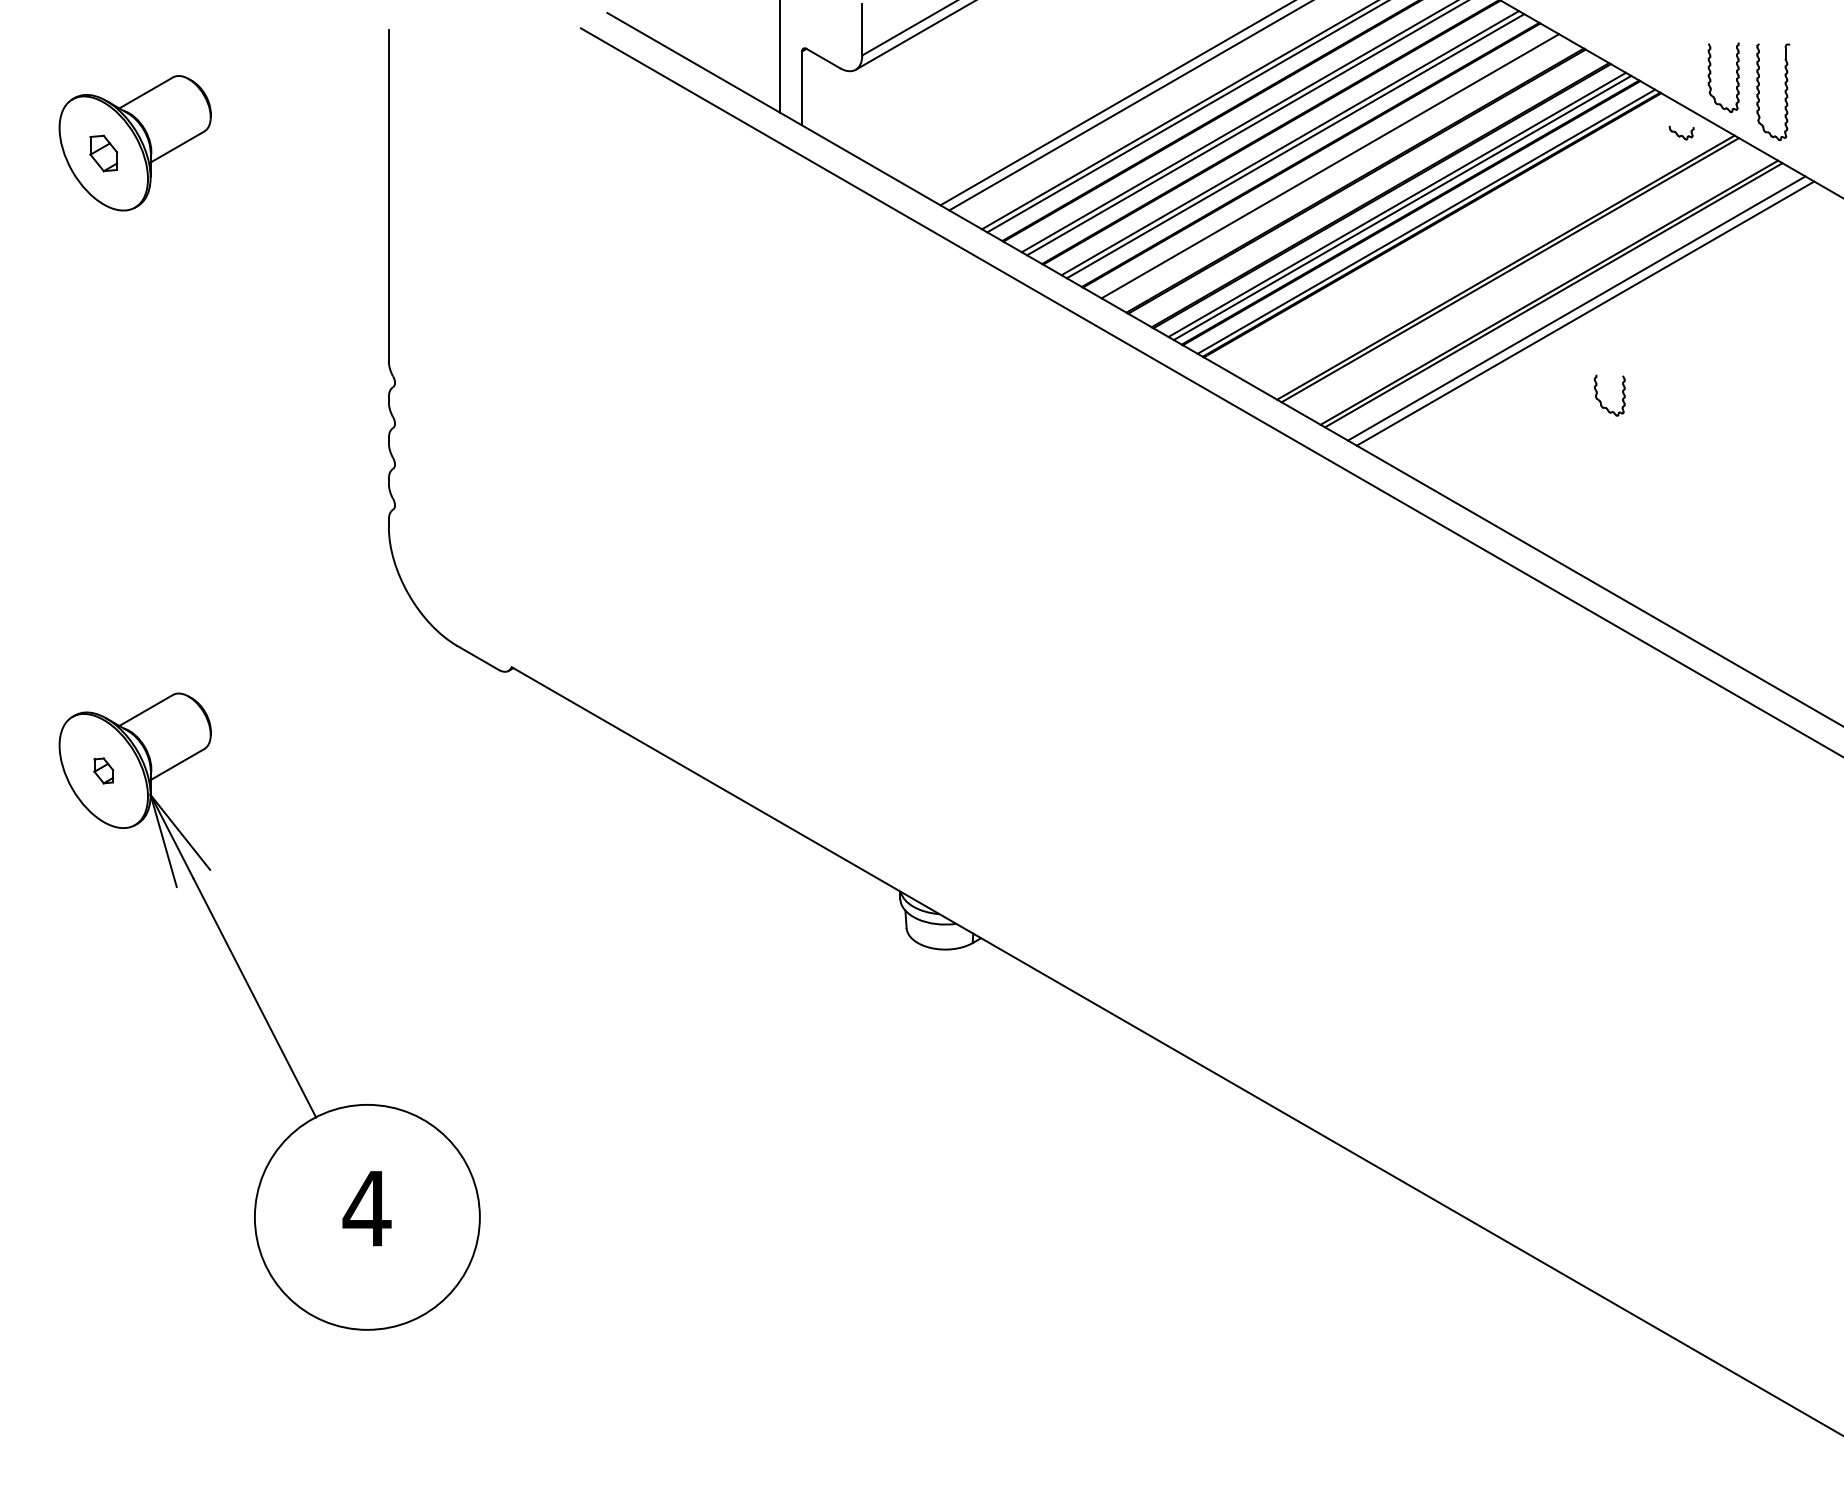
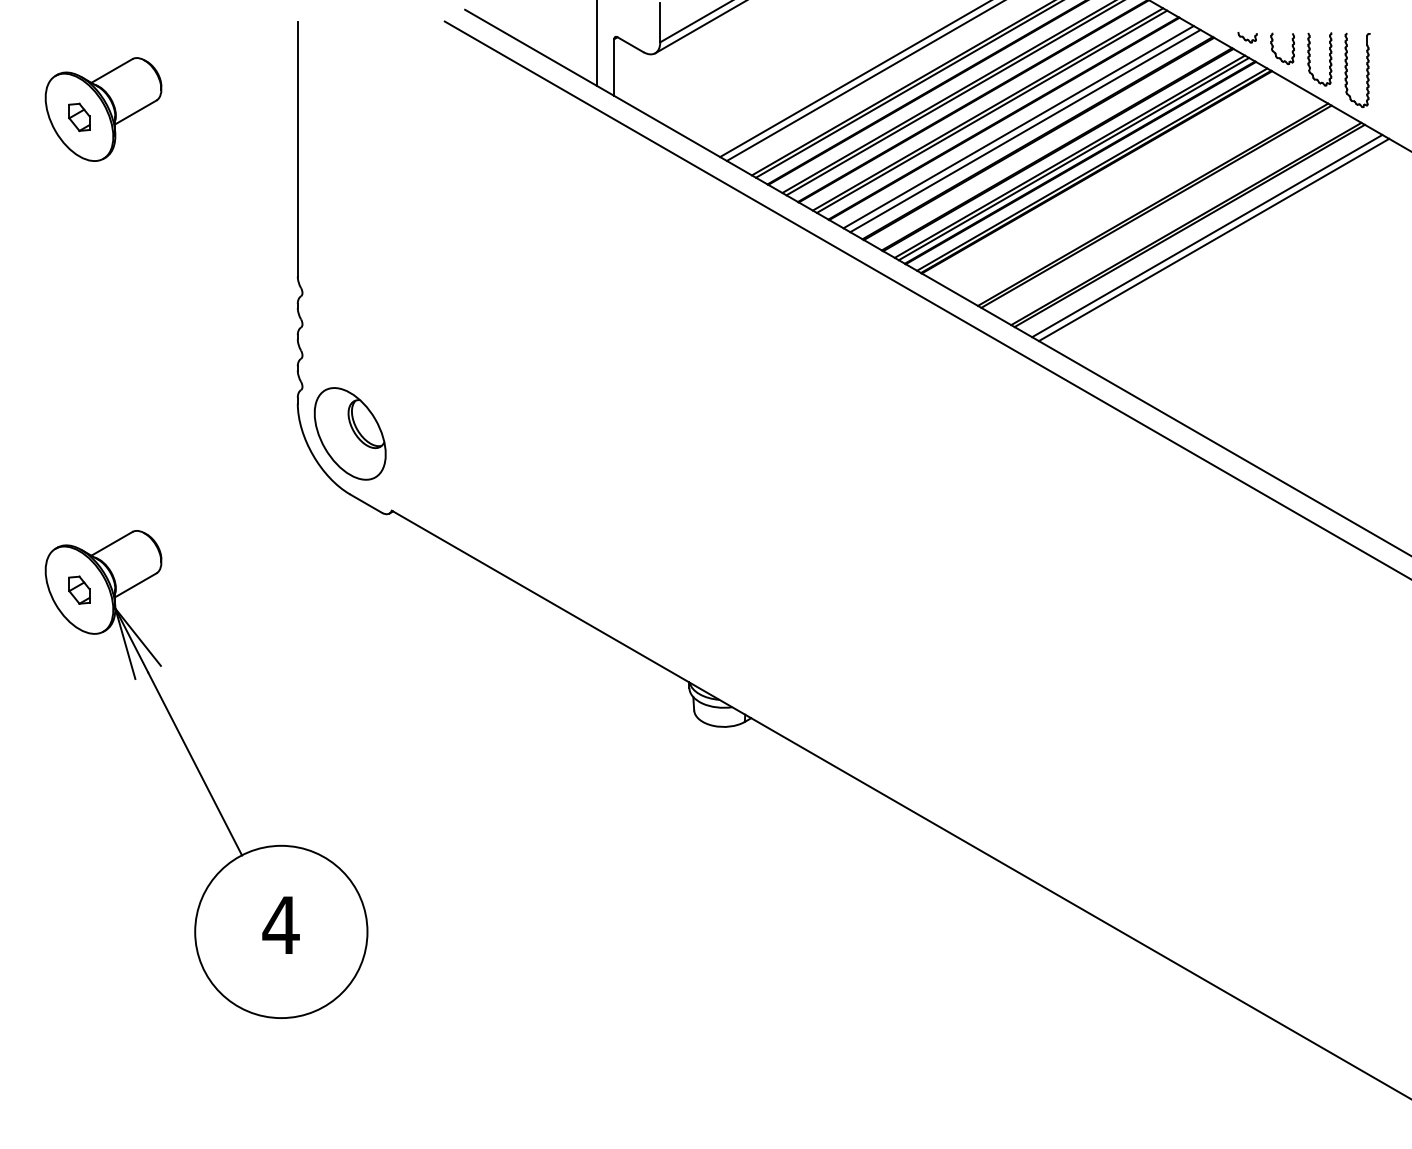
part: (1681, 132) -> (1247, 37), moved
line: (1339, 170) -> (1025, 130), added
part: (1601, 401) -> (1276, 53), moved
part: (456, 566) -> (349, 433), added
part: (103, 770) -> (79, 589), size x1.43

